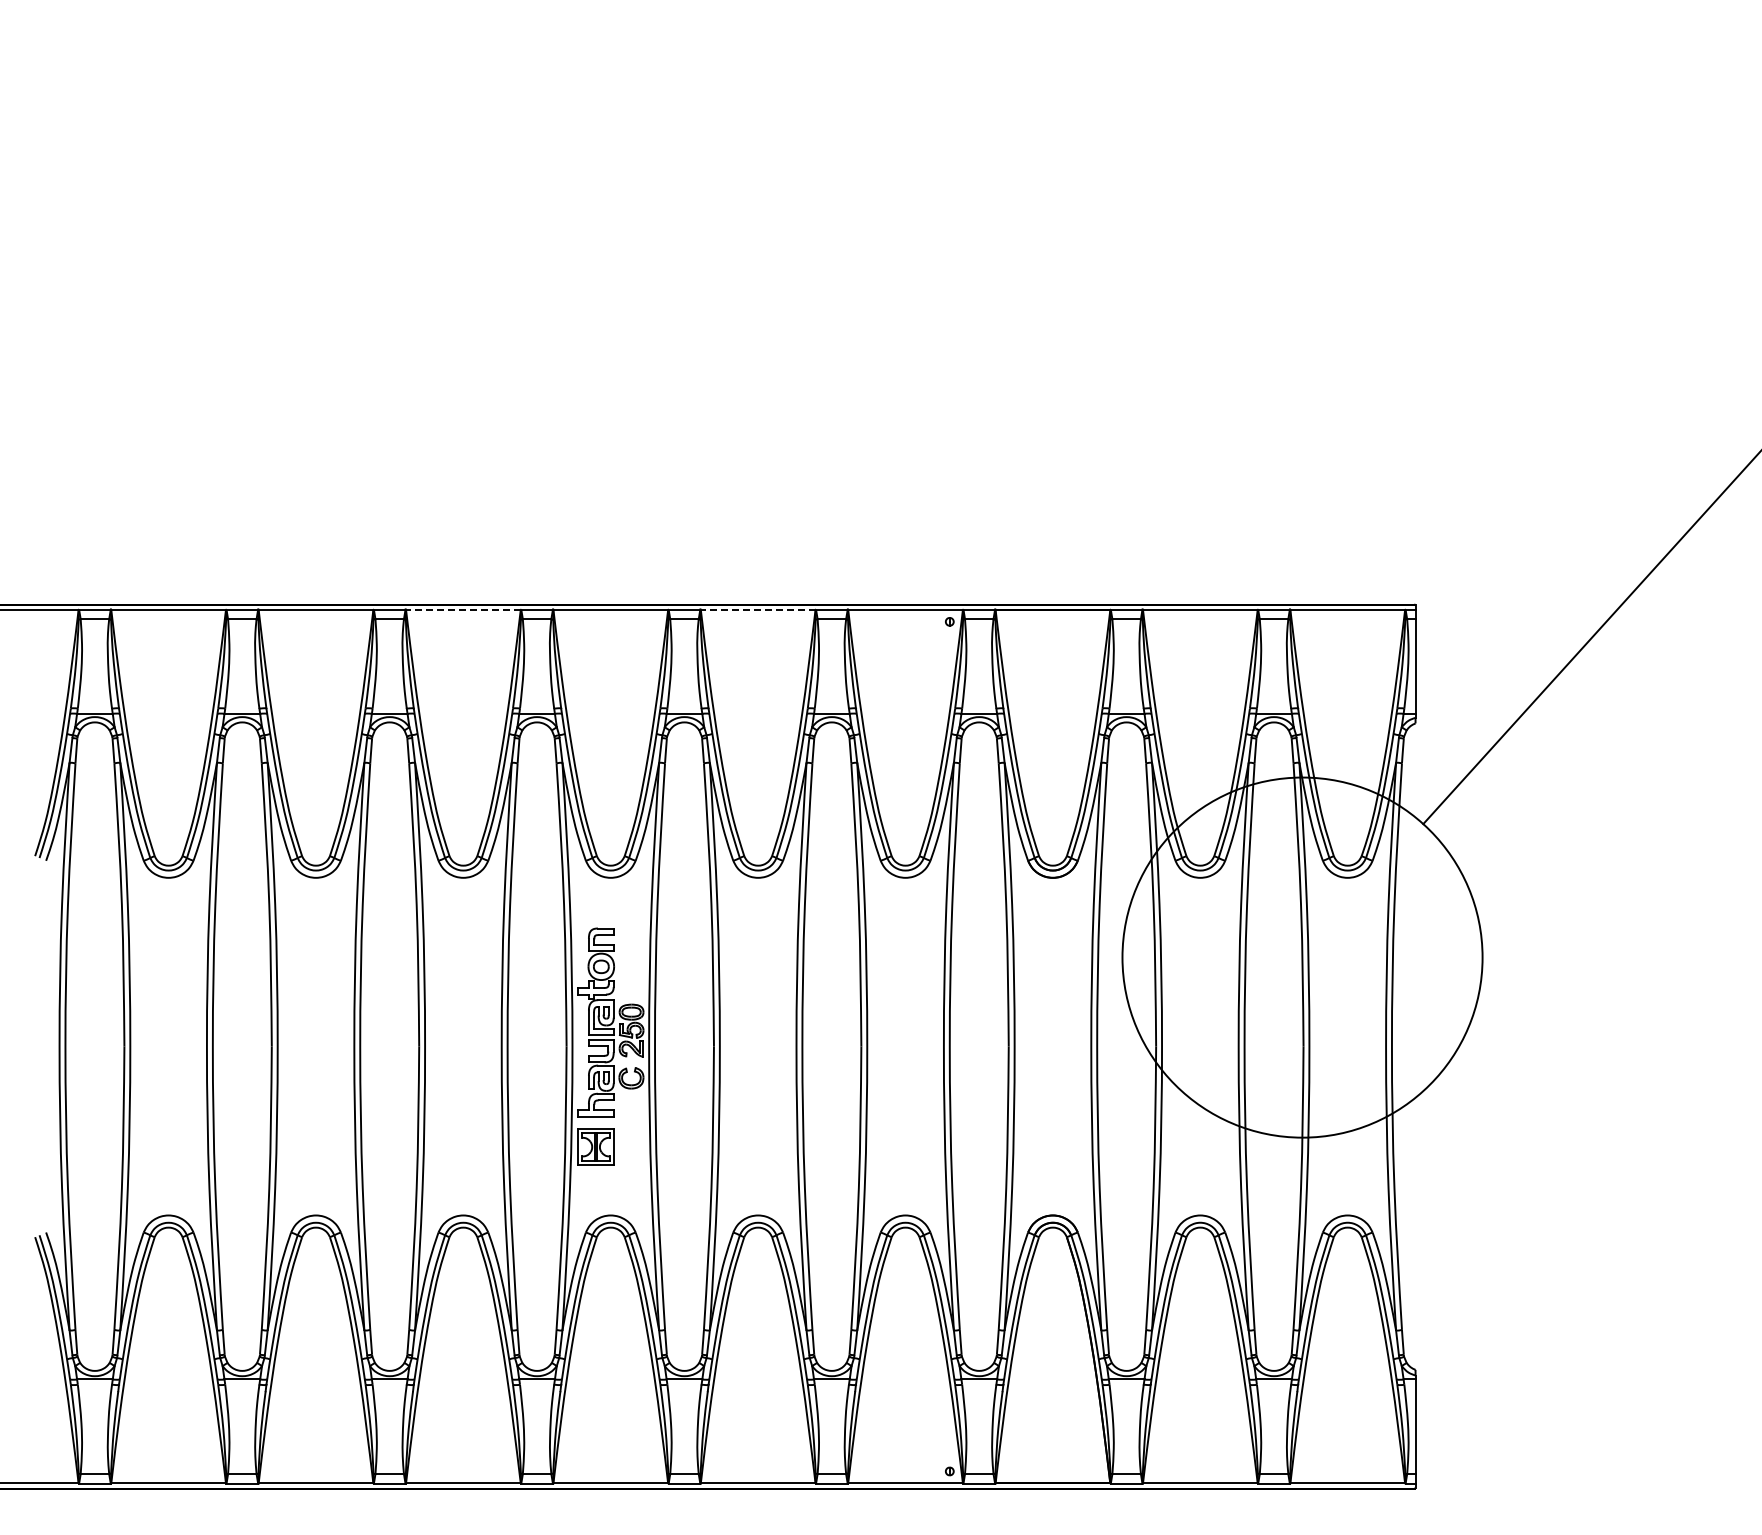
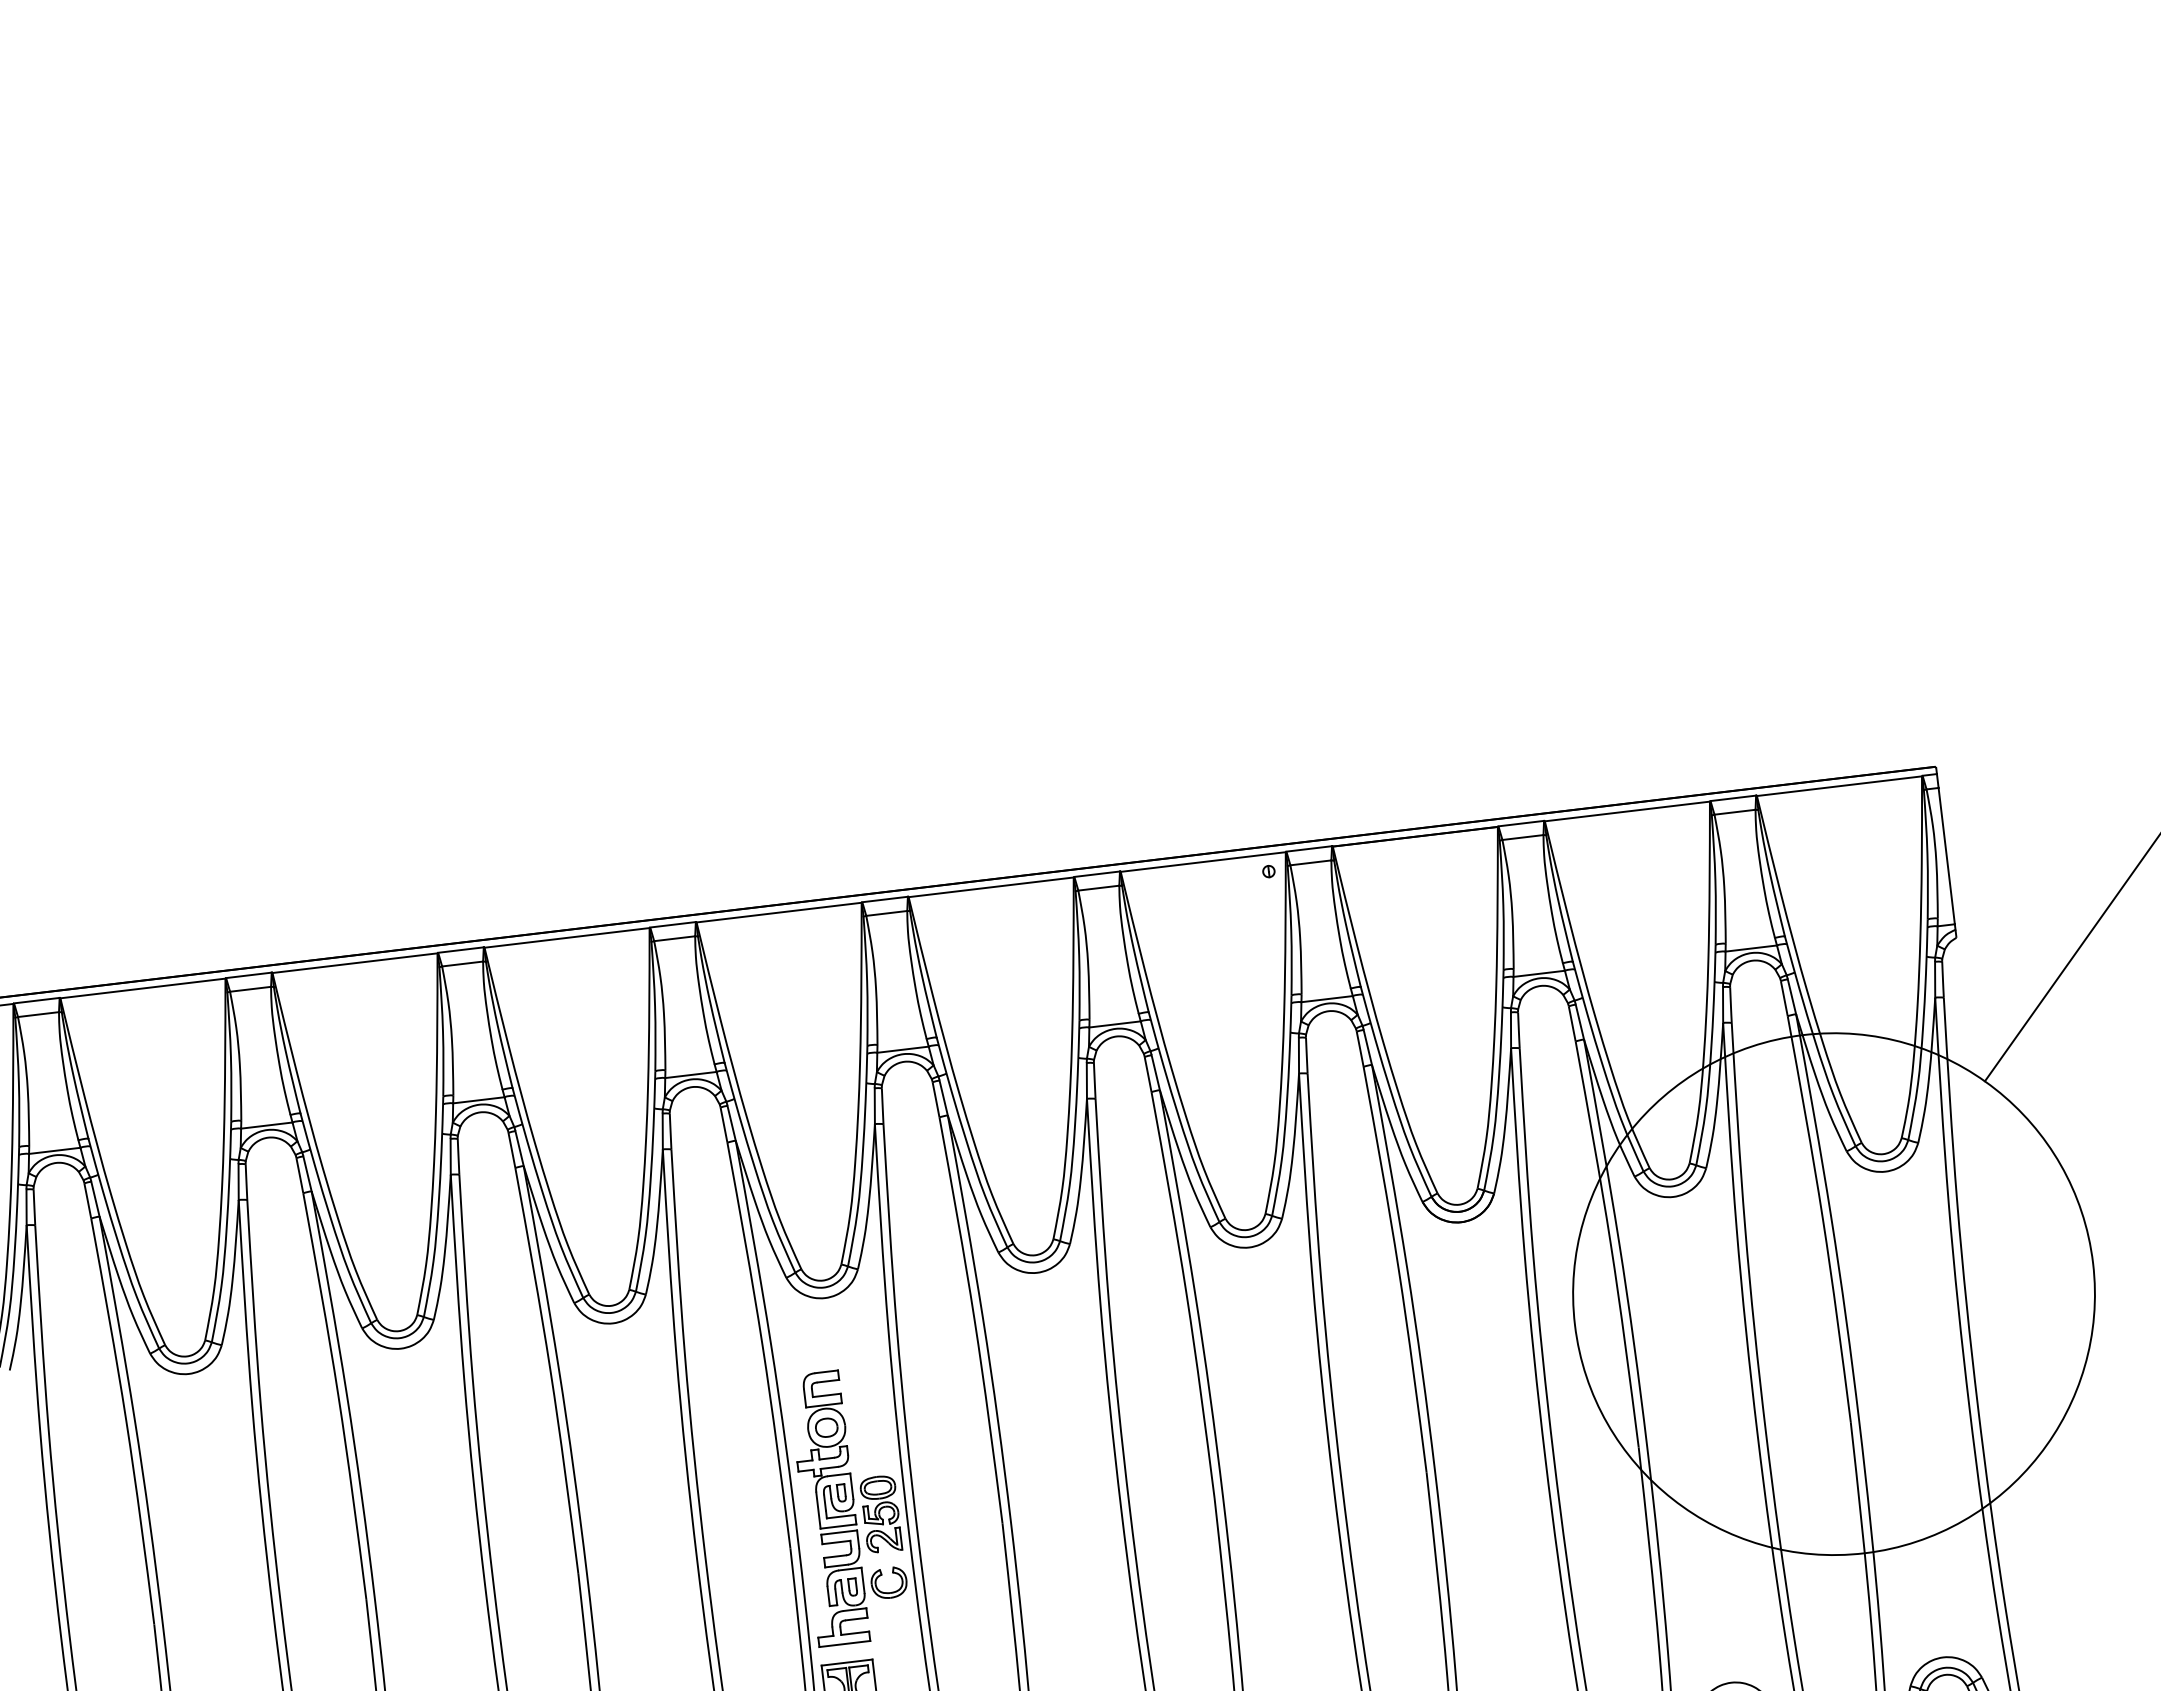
line: (462, 609) -> (565, 937), dashed -> solid
line: (757, 609) -> (990, 886), dashed -> solid

